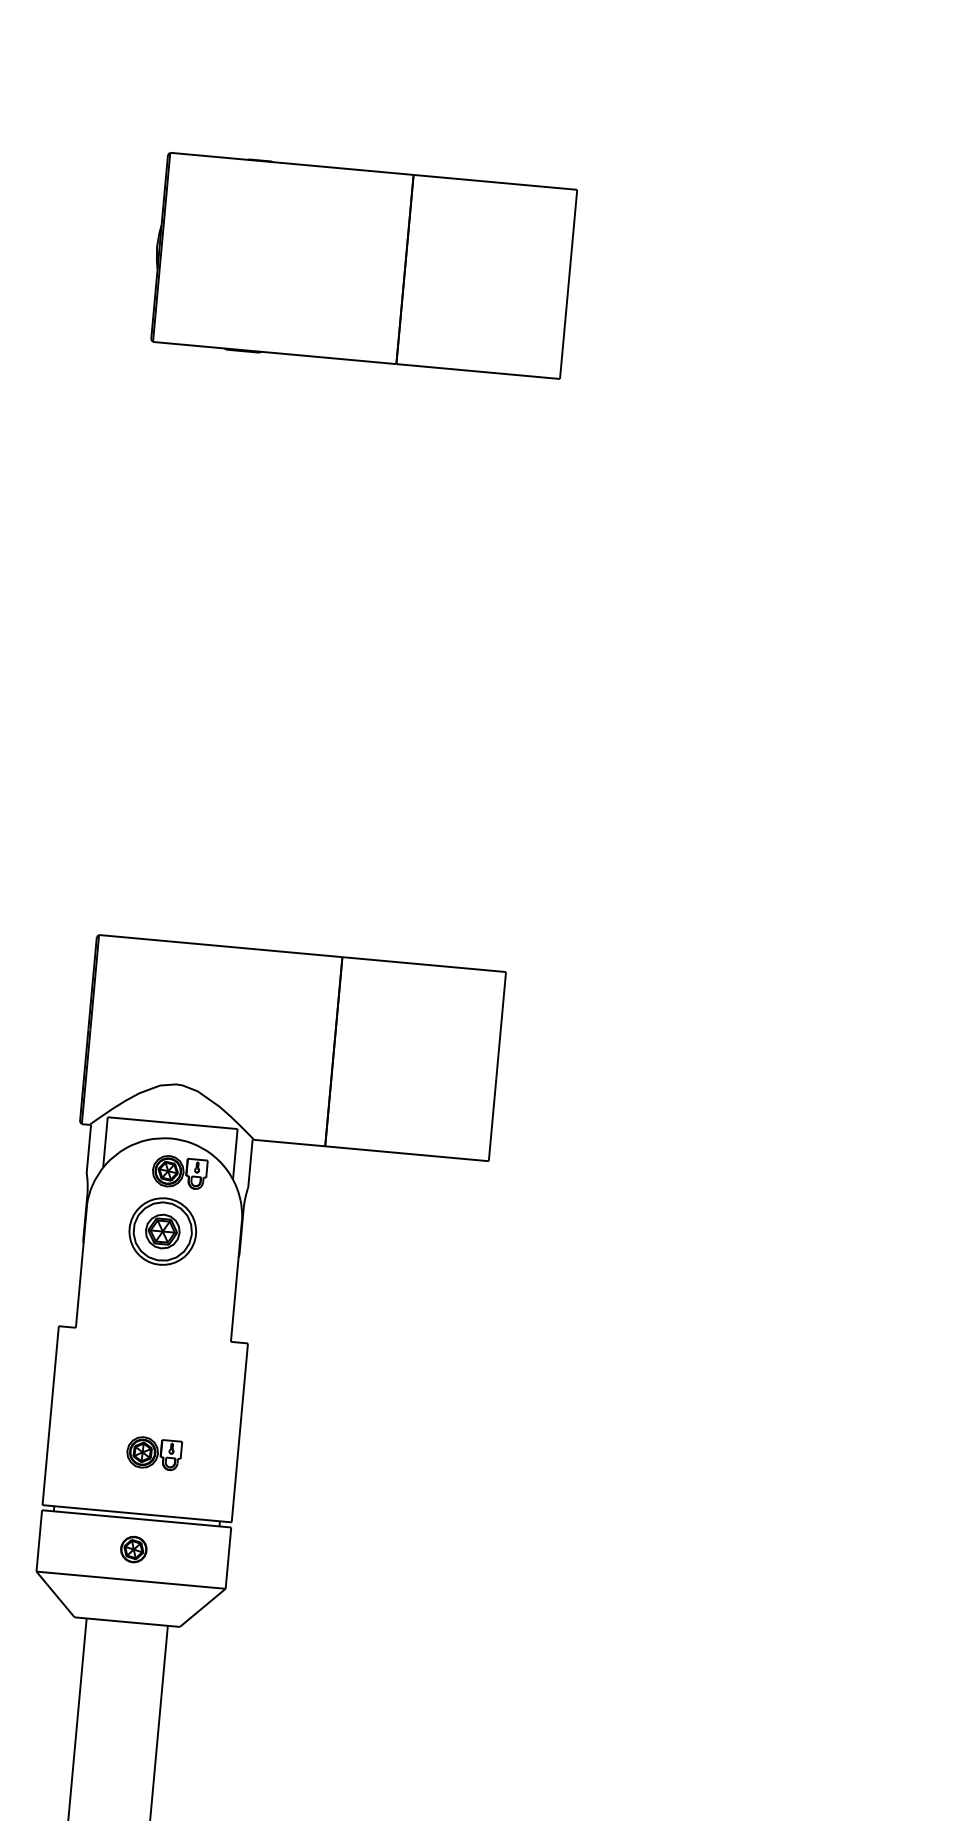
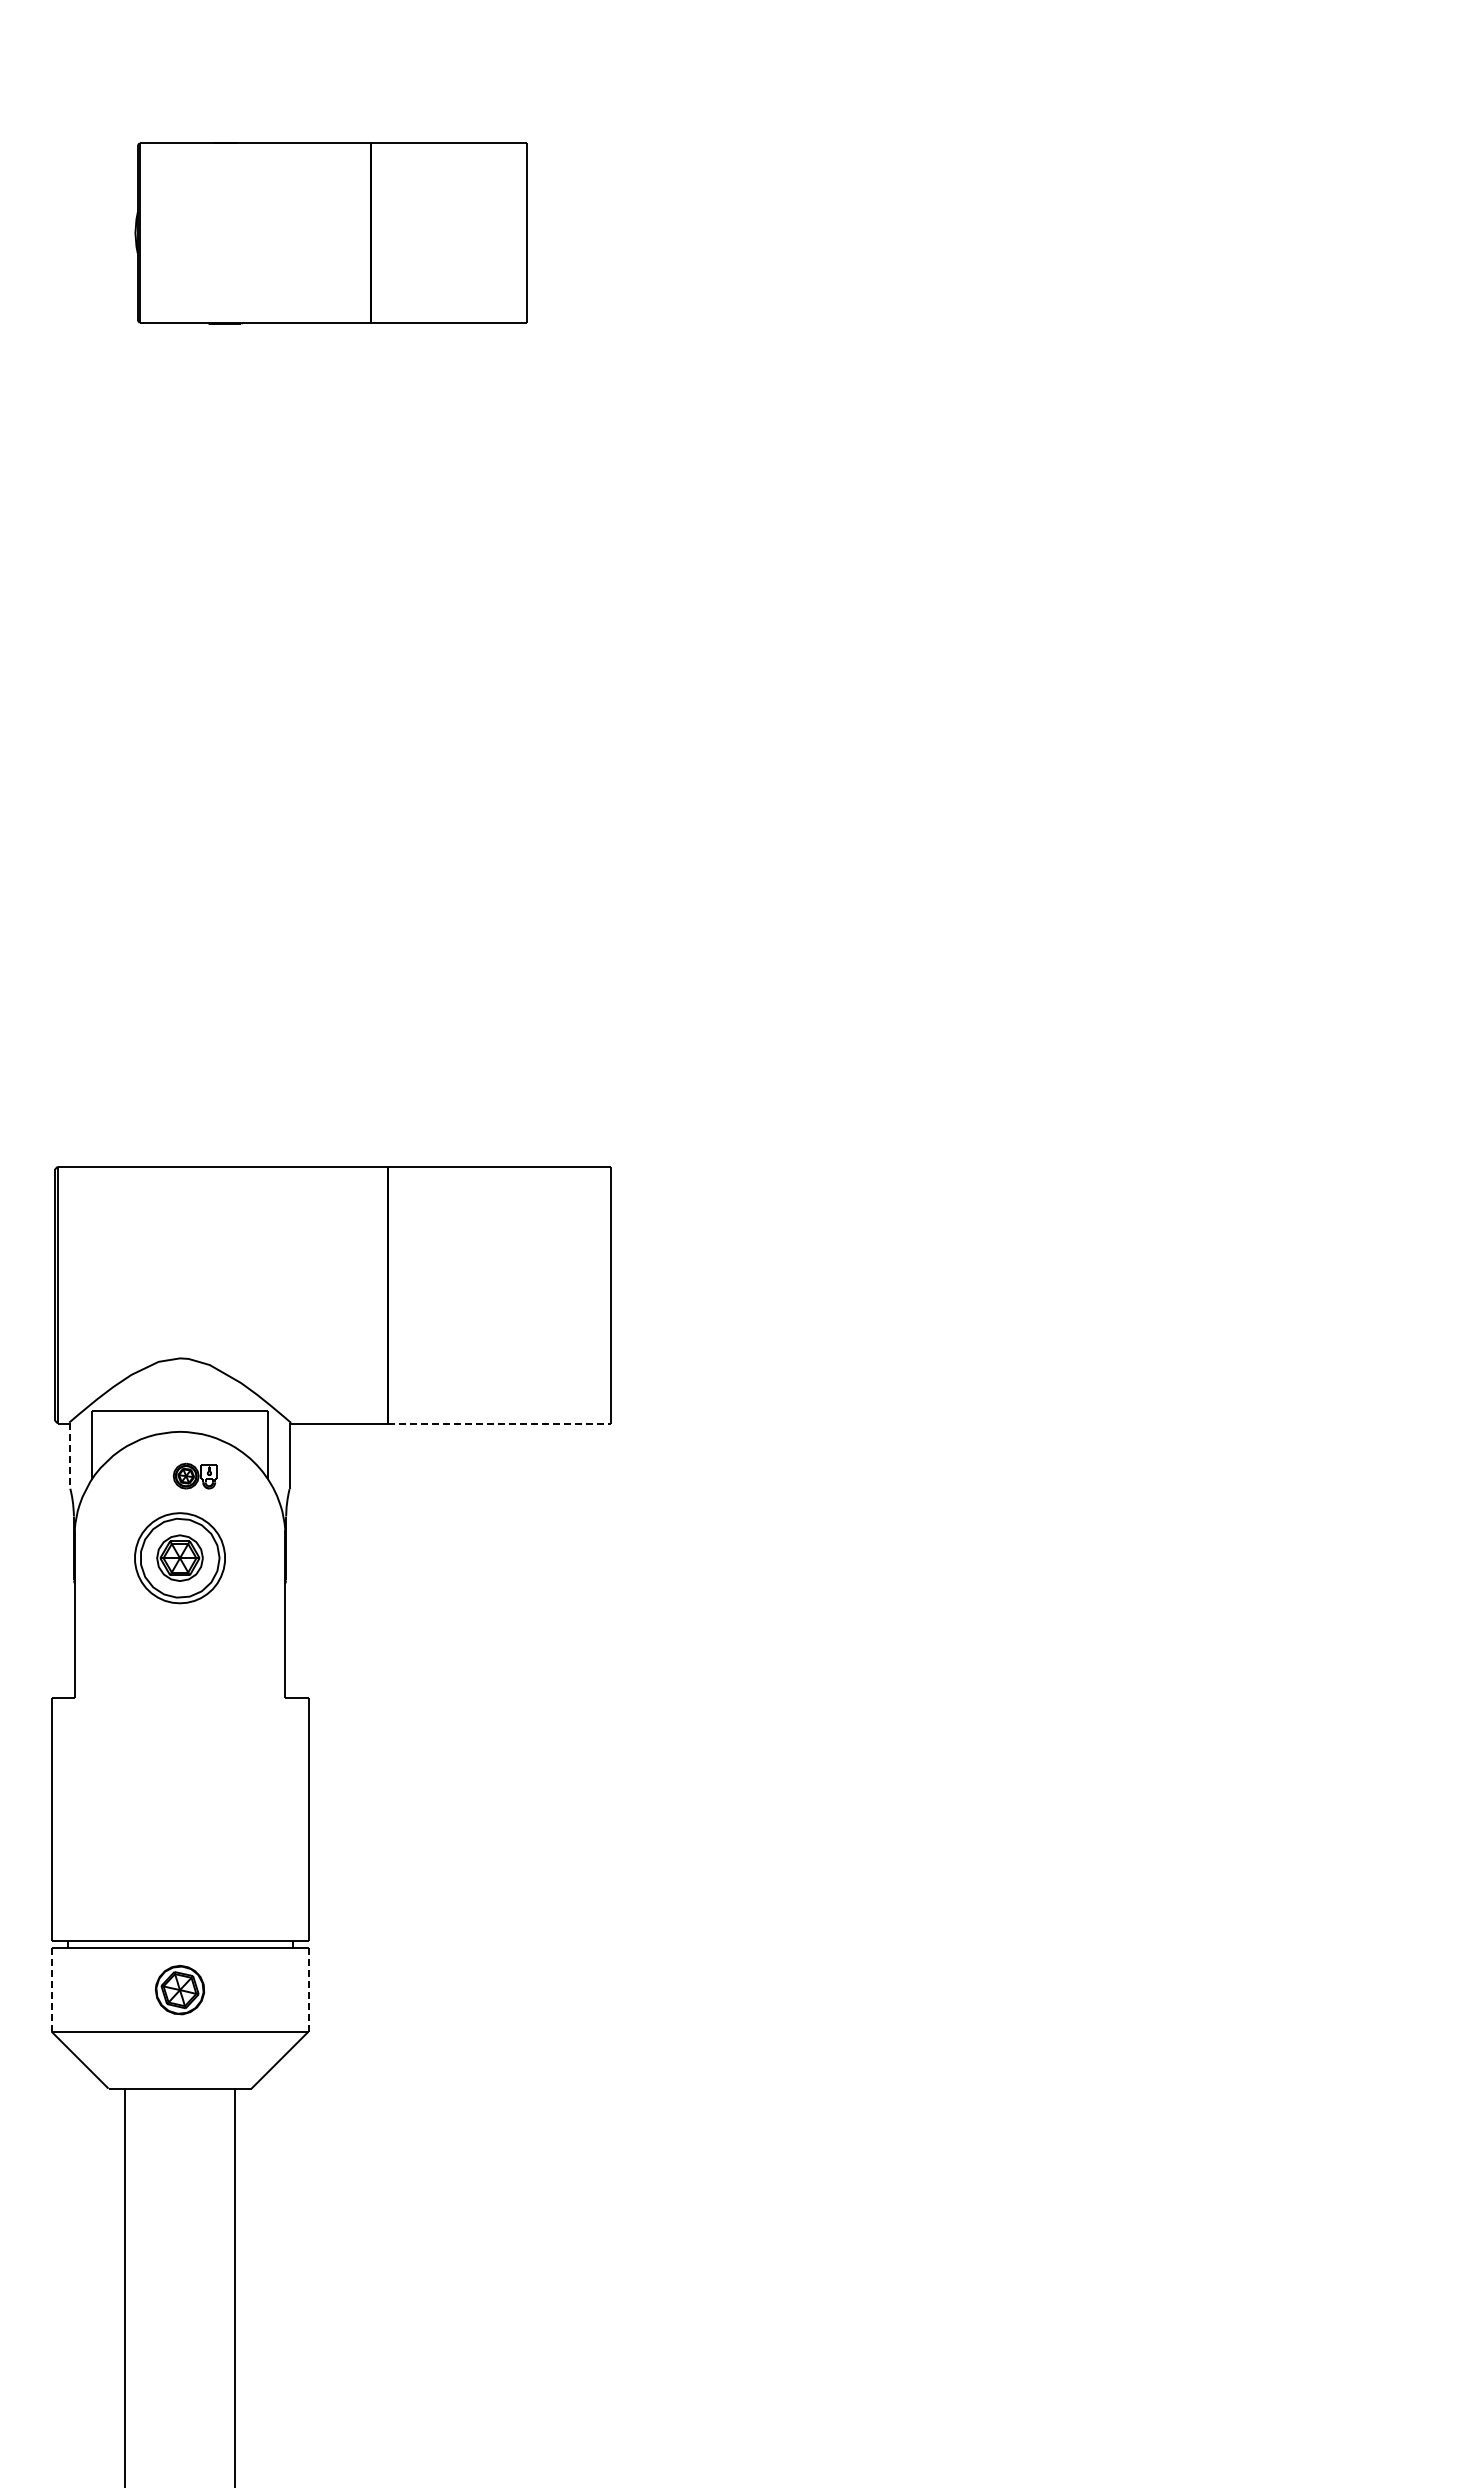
part: (362, 266) -> (330, 233), size x0.7
line: (88, 1149) -> (70, 1456), solid -> dashed
line: (407, 1153) -> (499, 1423), solid -> dashed
part: (179, 1171) -> (195, 1475), size x0.6
part: (154, 1452) -> (195, 1857), removed
line: (39, 1541) -> (51, 1990), solid -> dashed
part: (133, 1549) -> (179, 1989), size x1.4
line: (228, 1558) -> (308, 1990), solid -> dashed

